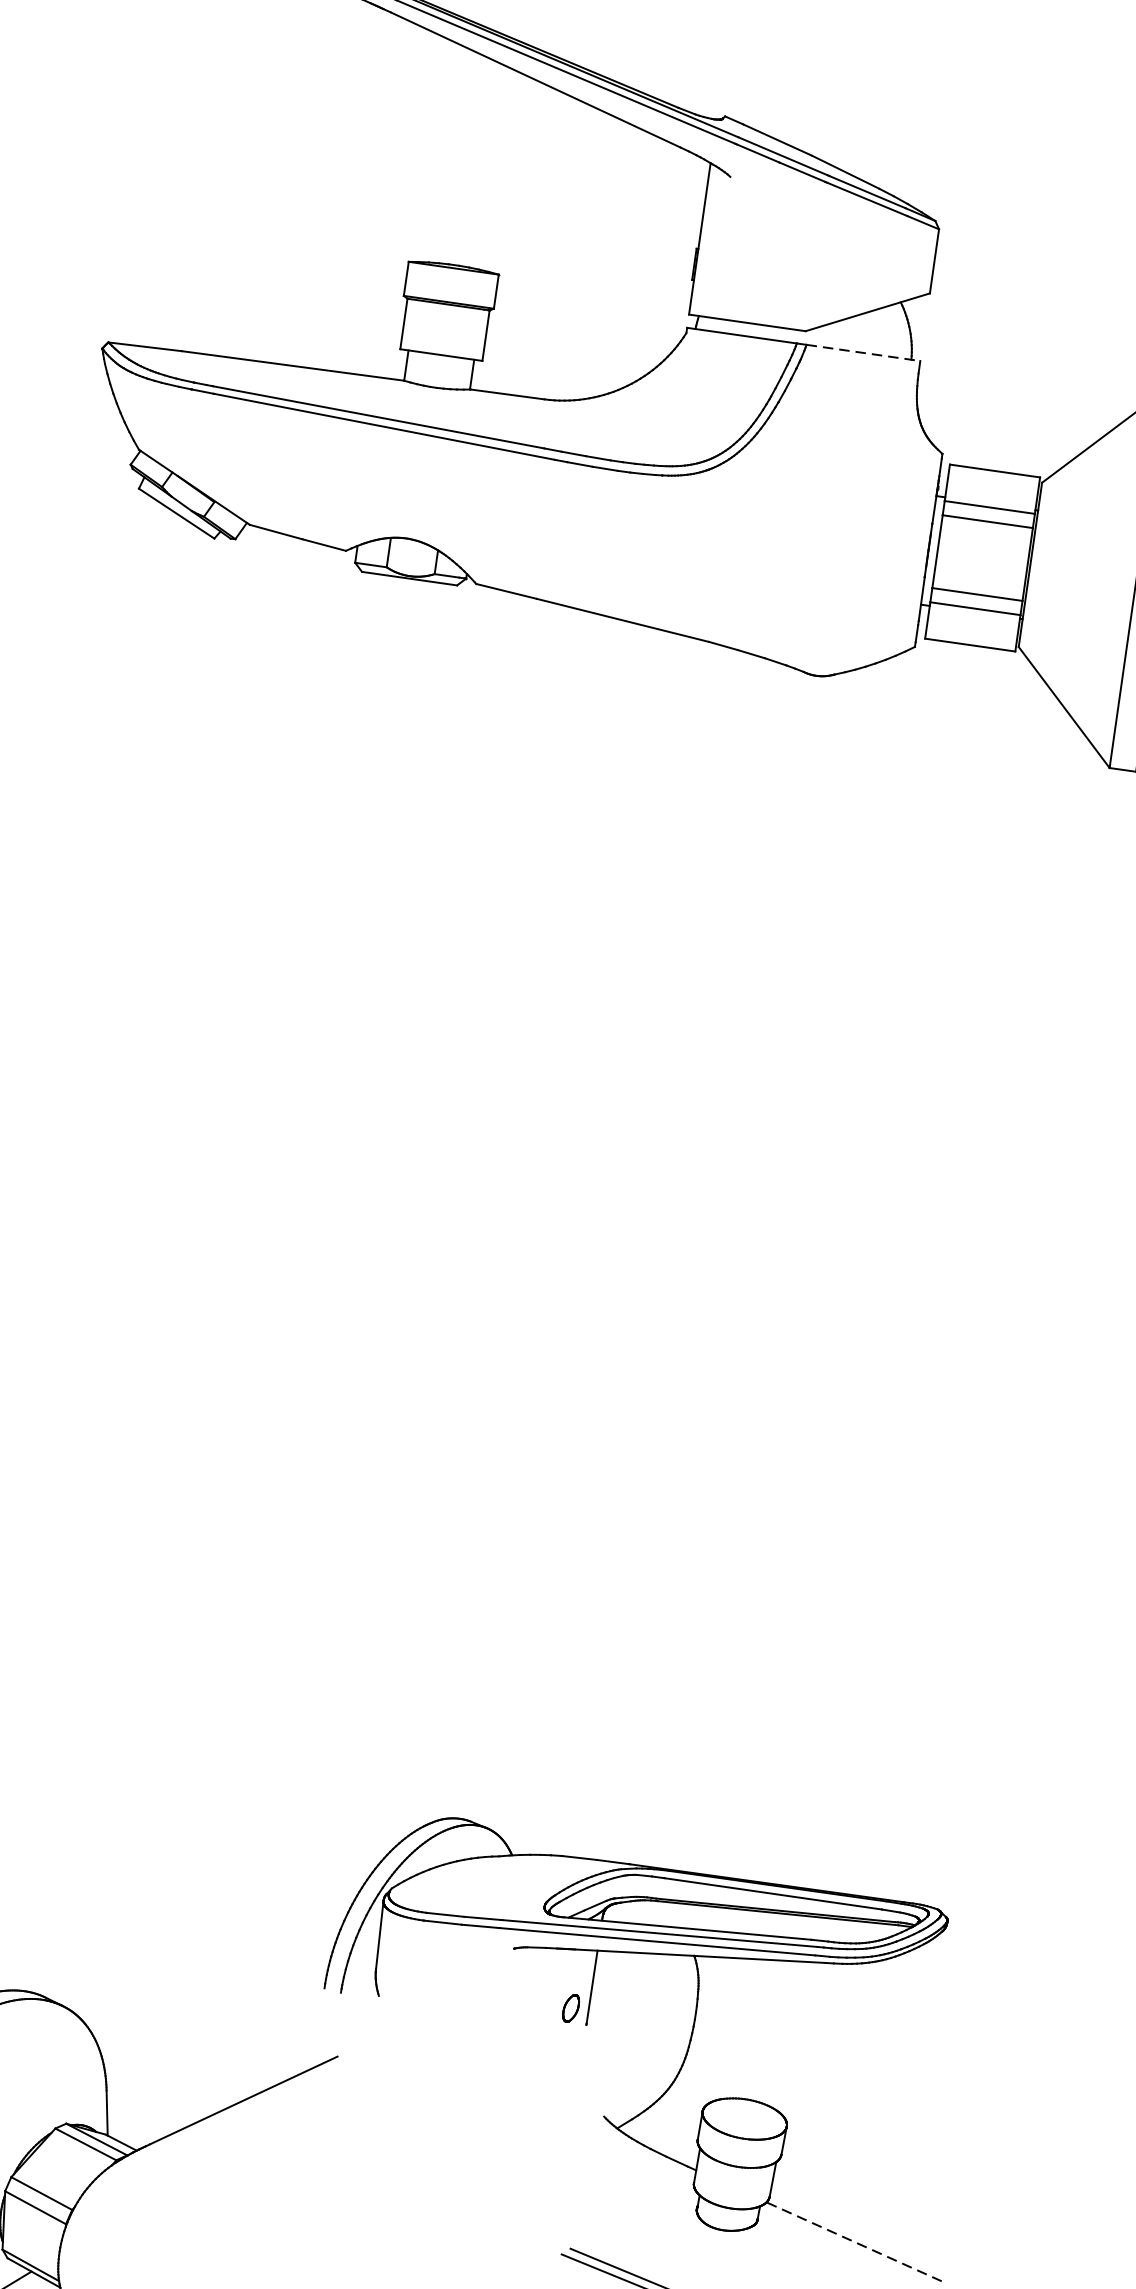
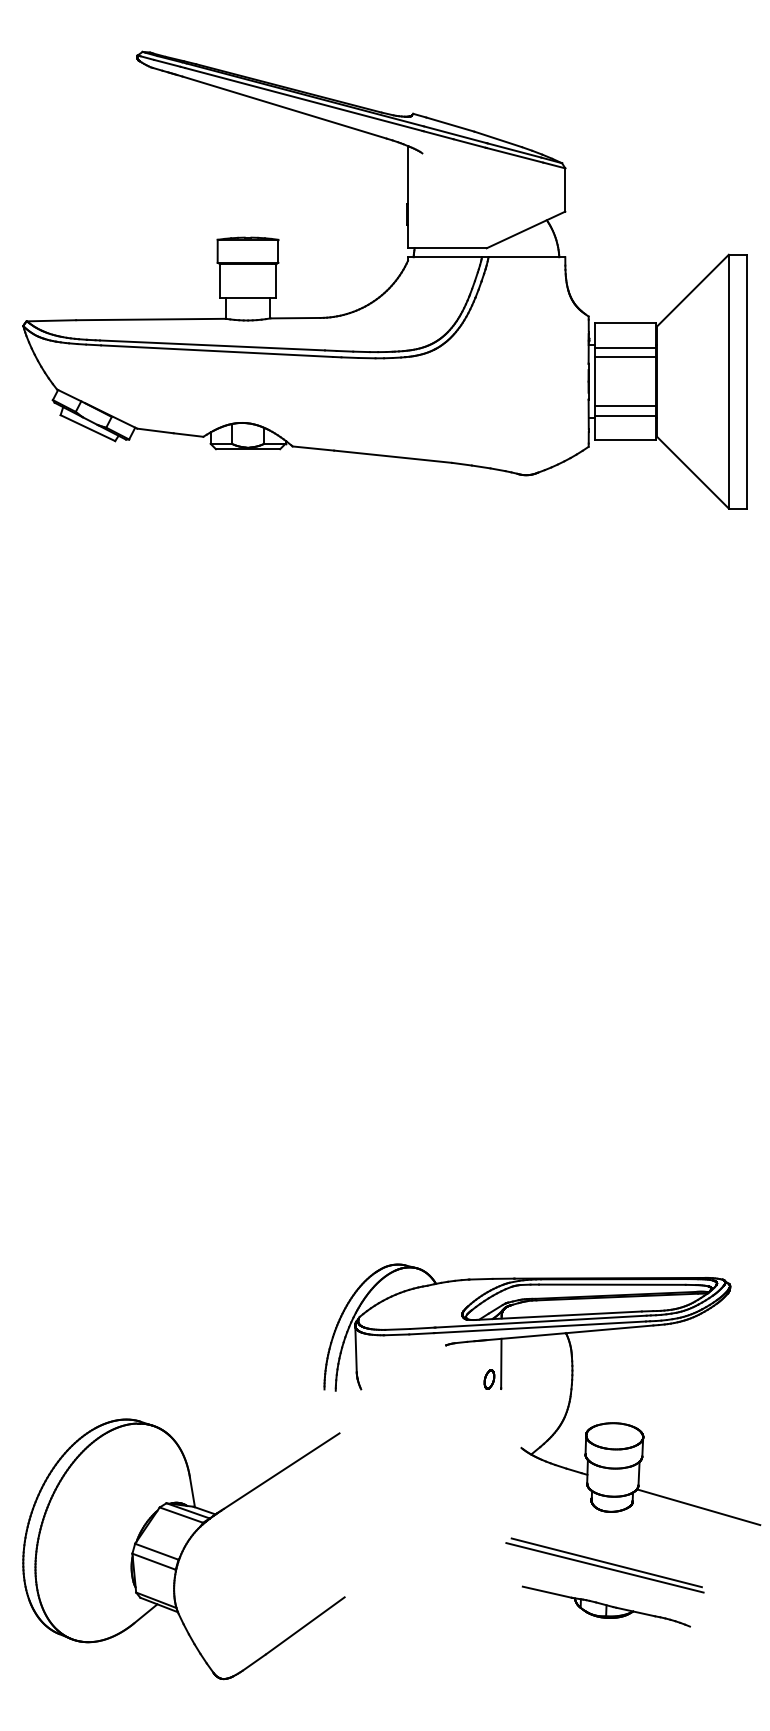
line: (864, 353) -> (527, 257), dashed -> solid
line: (853, 2242) -> (698, 1507), dashed -> solid

